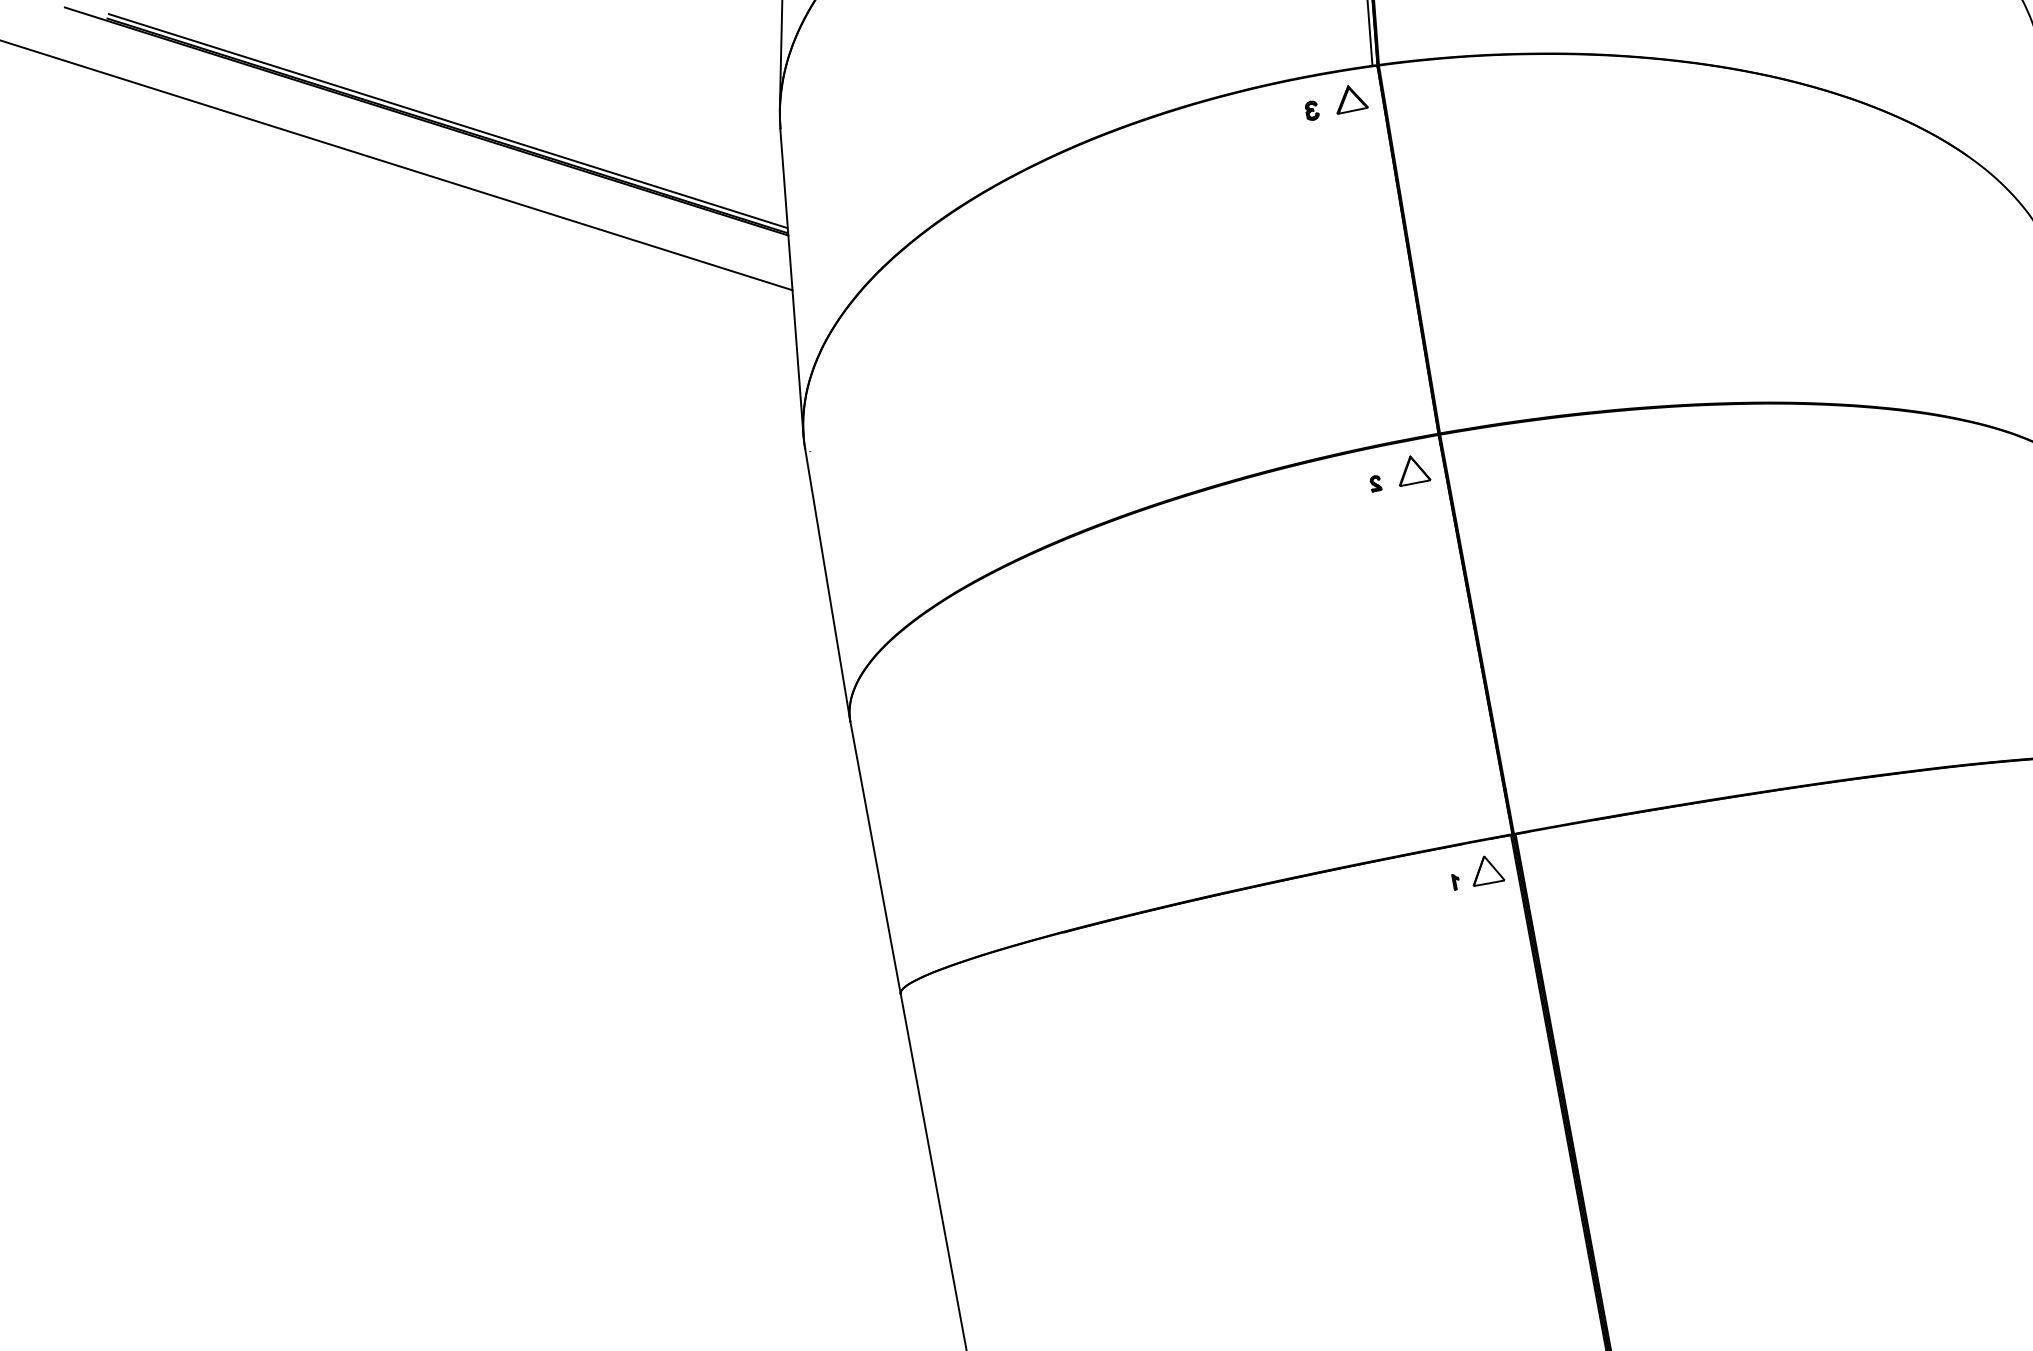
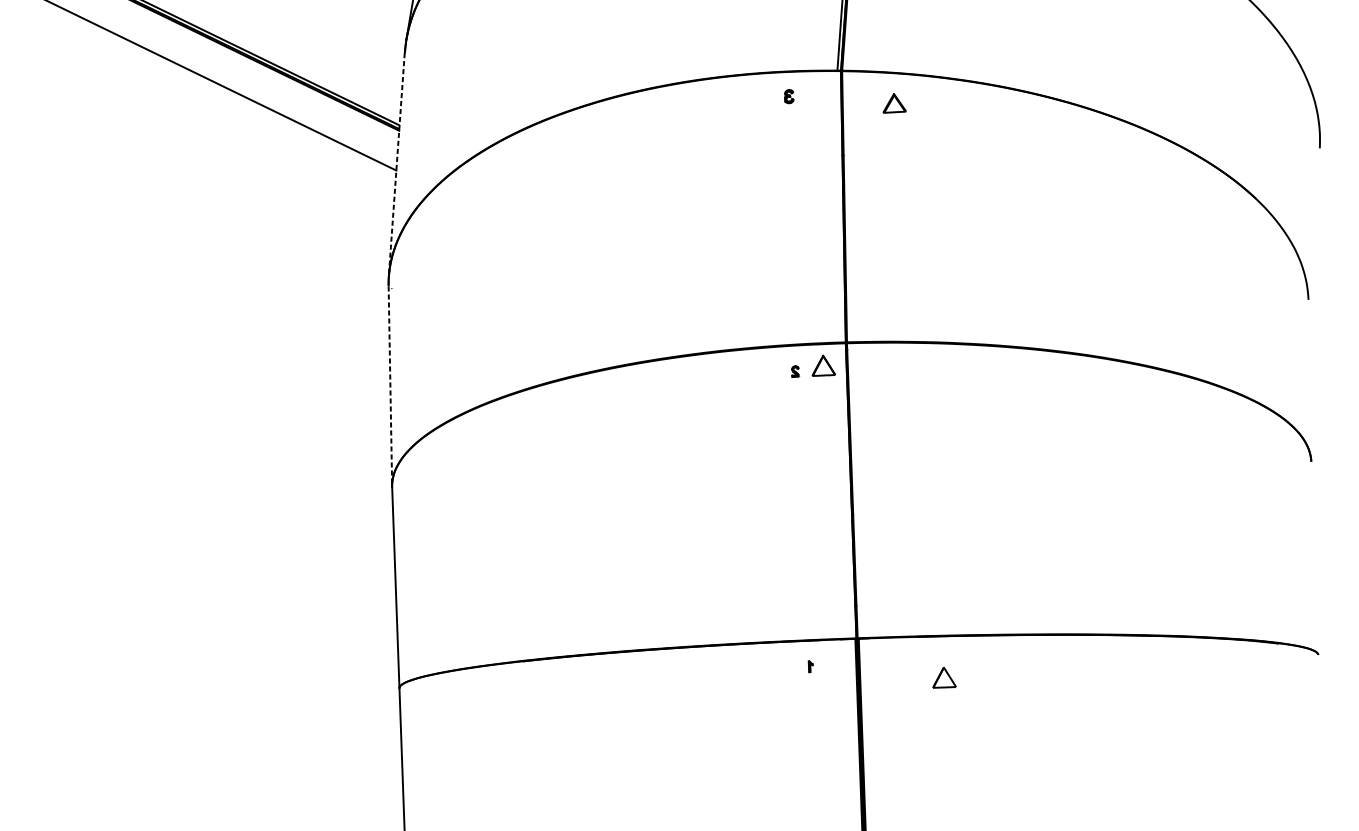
part: (1352, 99) -> (895, 104), moved
line: (791, 282) -> (396, 164), solid -> dashed
line: (827, 585) -> (390, 386), solid -> dashed
part: (1488, 870) -> (945, 678), moved

